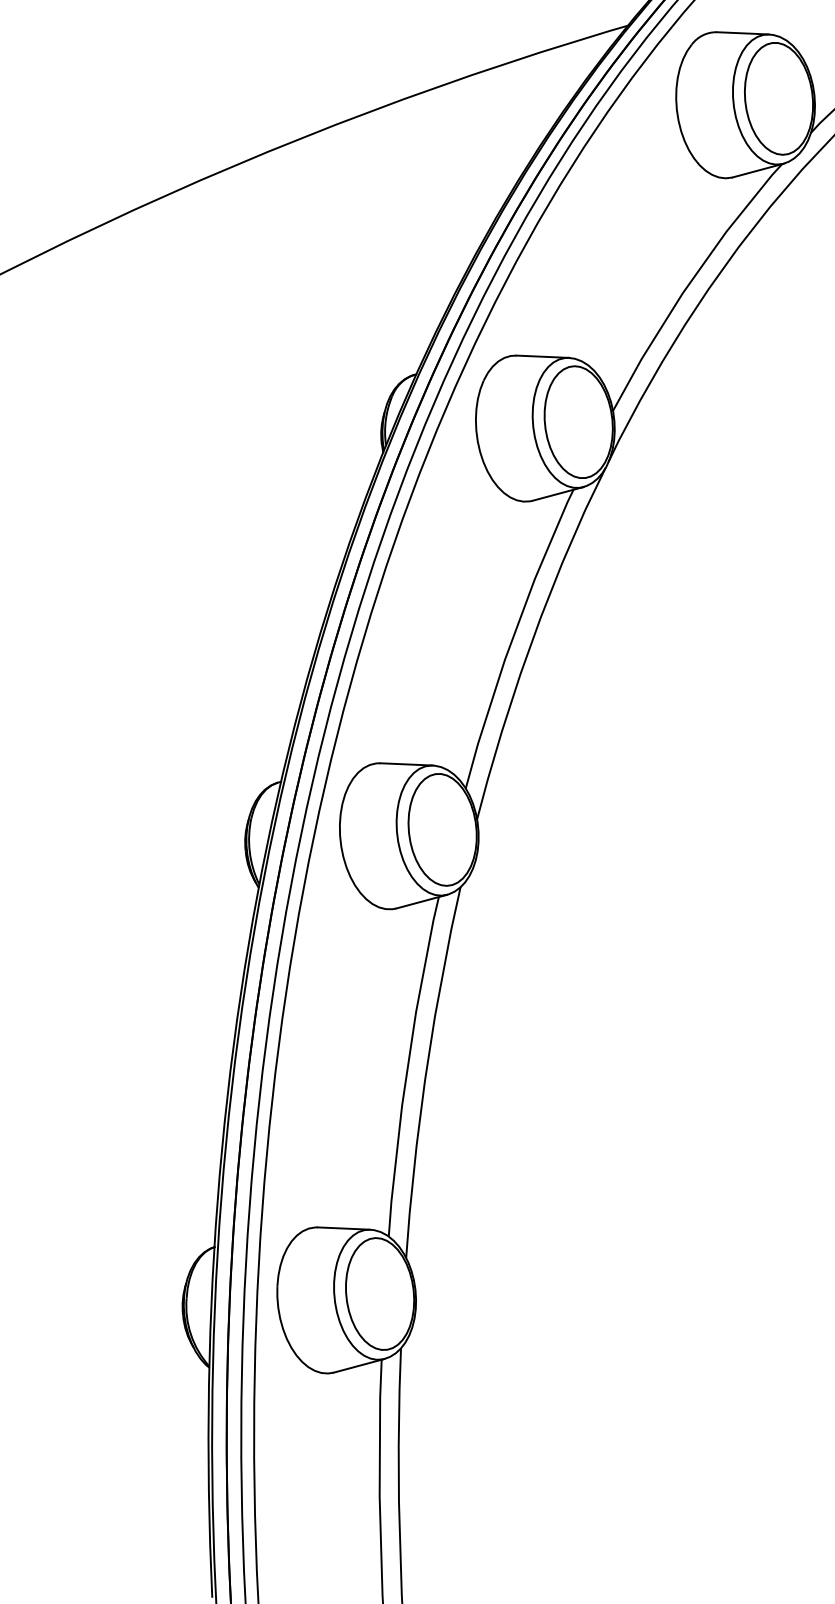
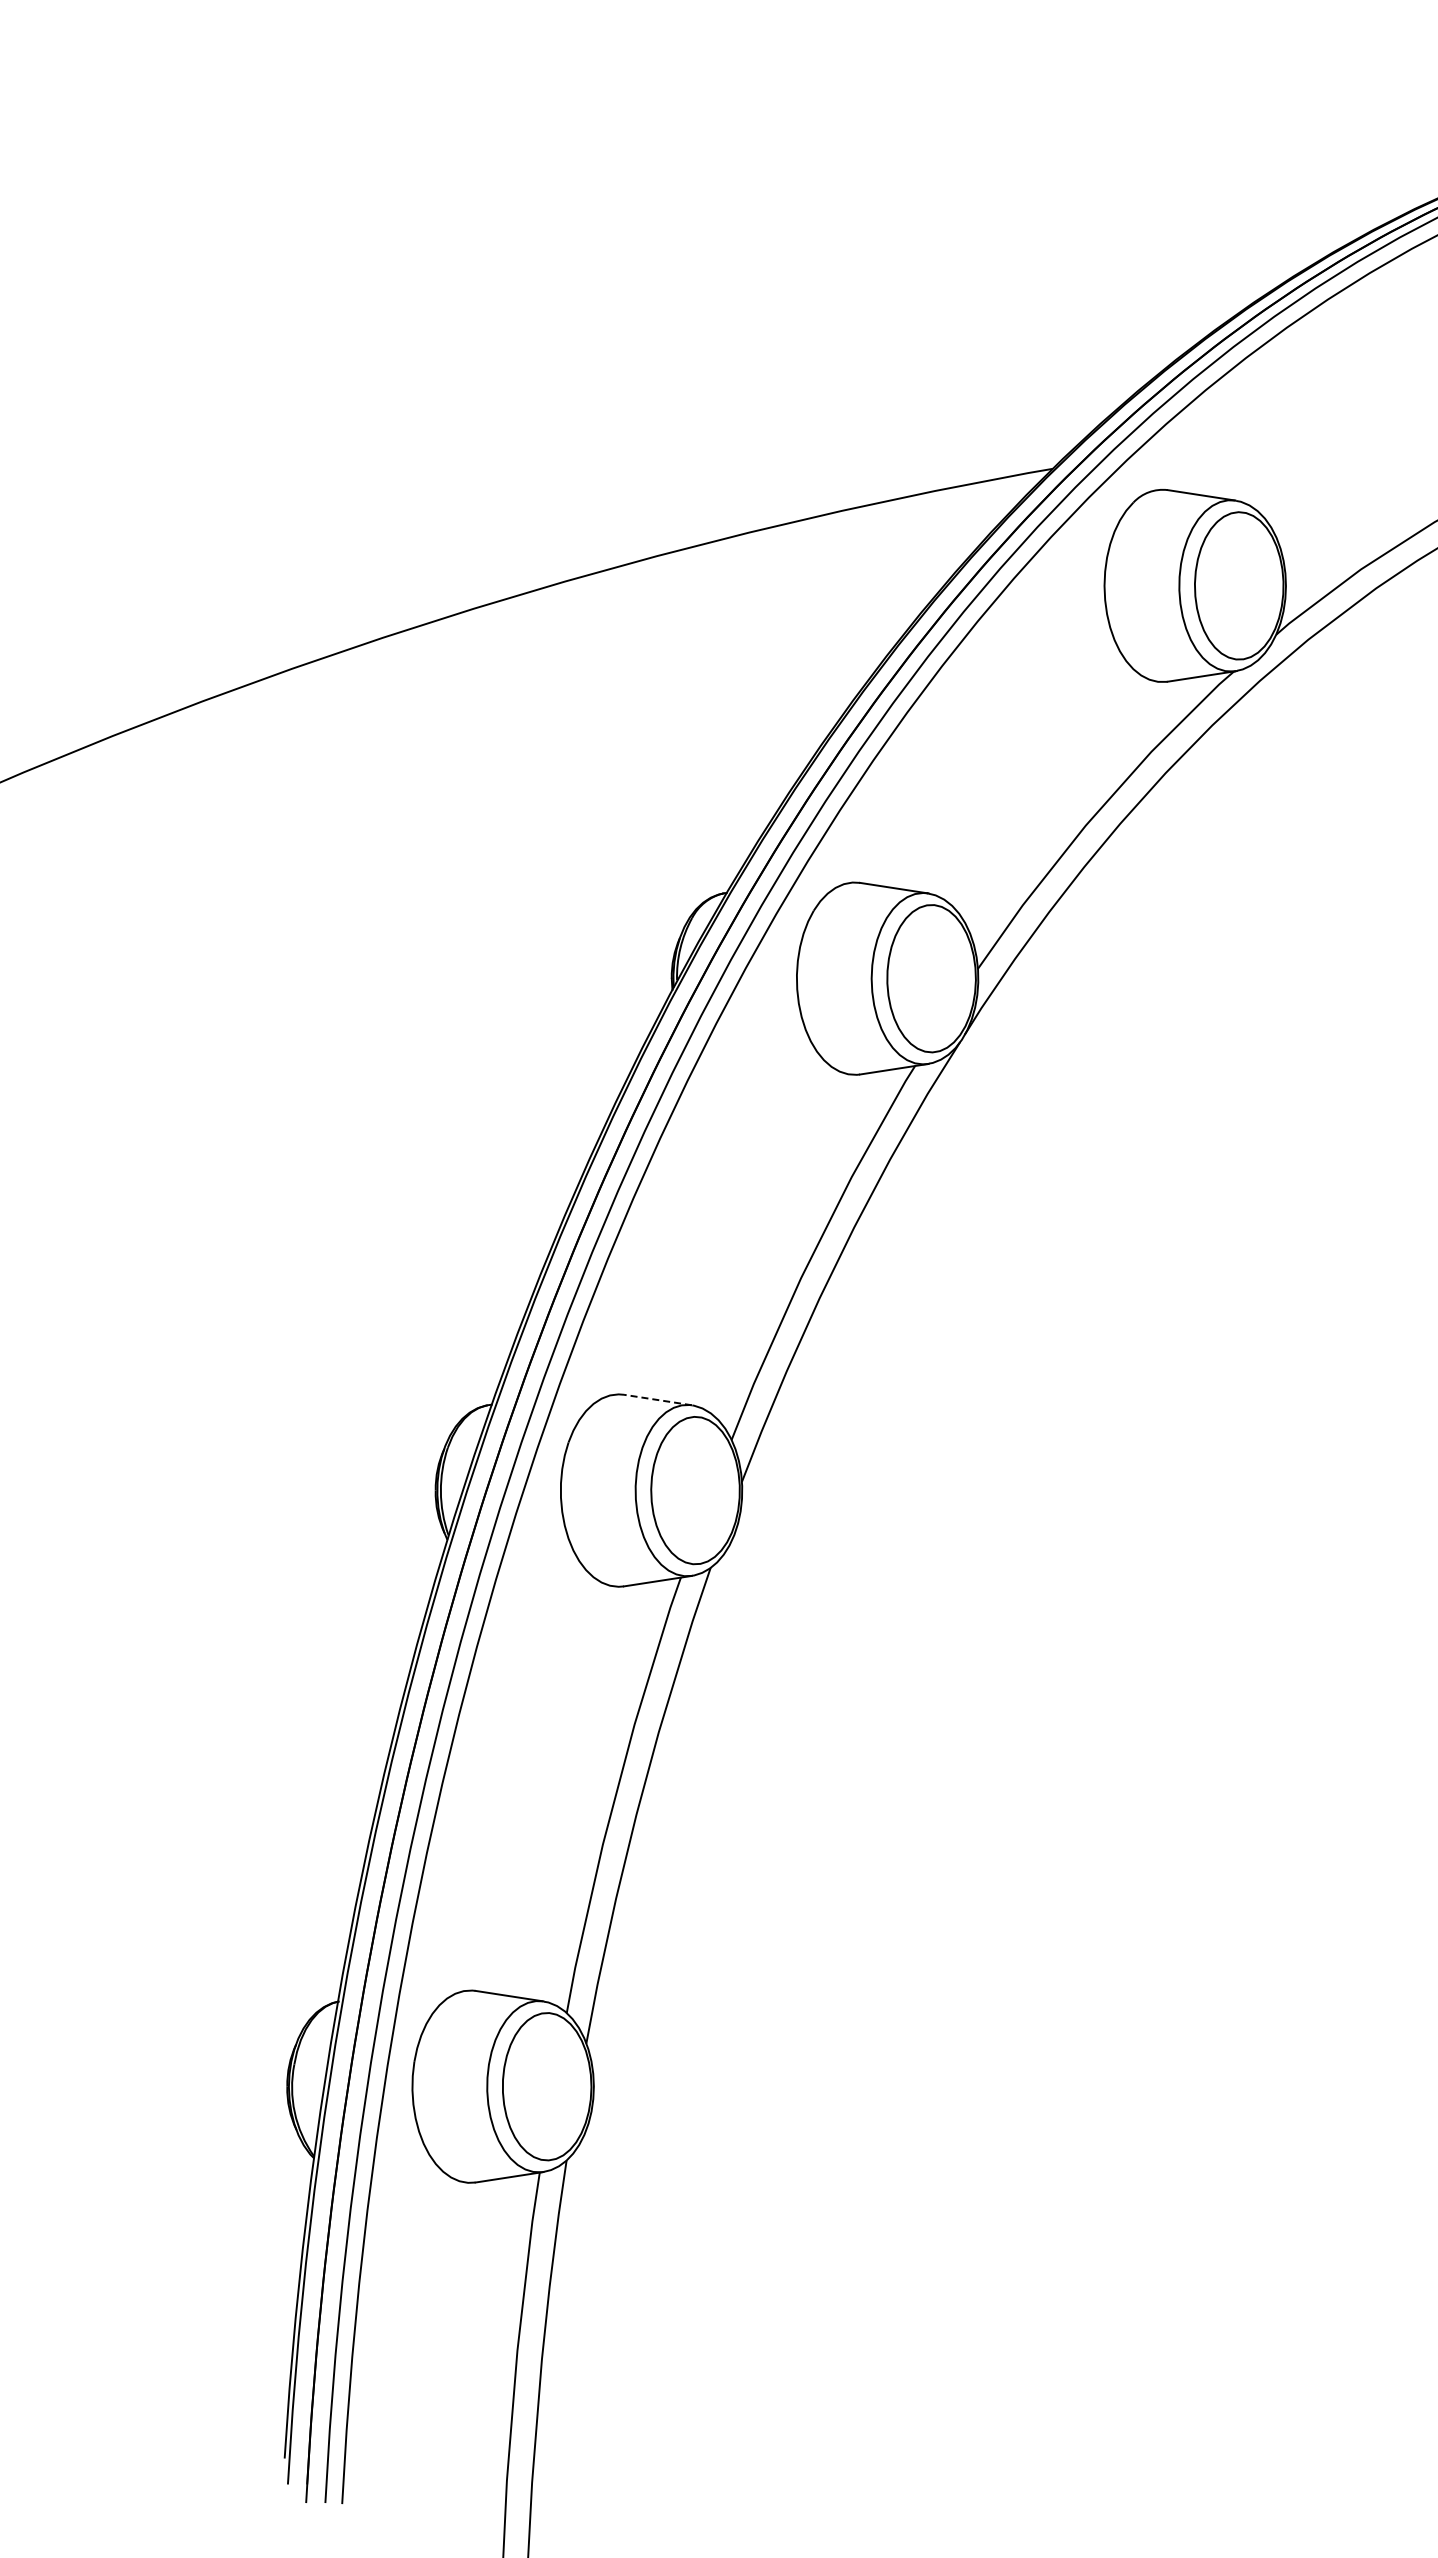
line: (406, 764) -> (657, 1399), solid -> dashed

